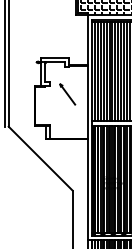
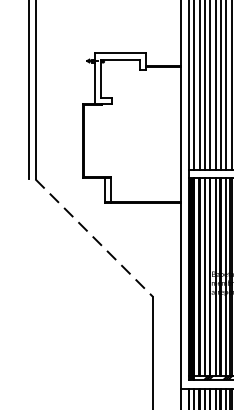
line: (67, 94) -> (143, 120), removed
line: (40, 158) -> (94, 237), solid -> dashed

